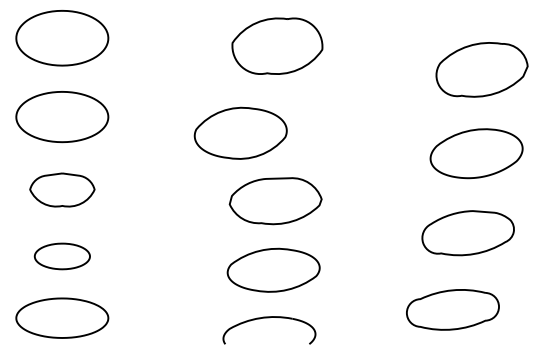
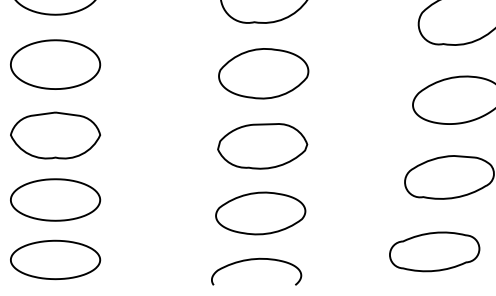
part: (240, 132) -> (263, 72), moved
part: (62, 189) -> (55, 135), size x1.43
part: (62, 256) -> (55, 200), size x1.67

